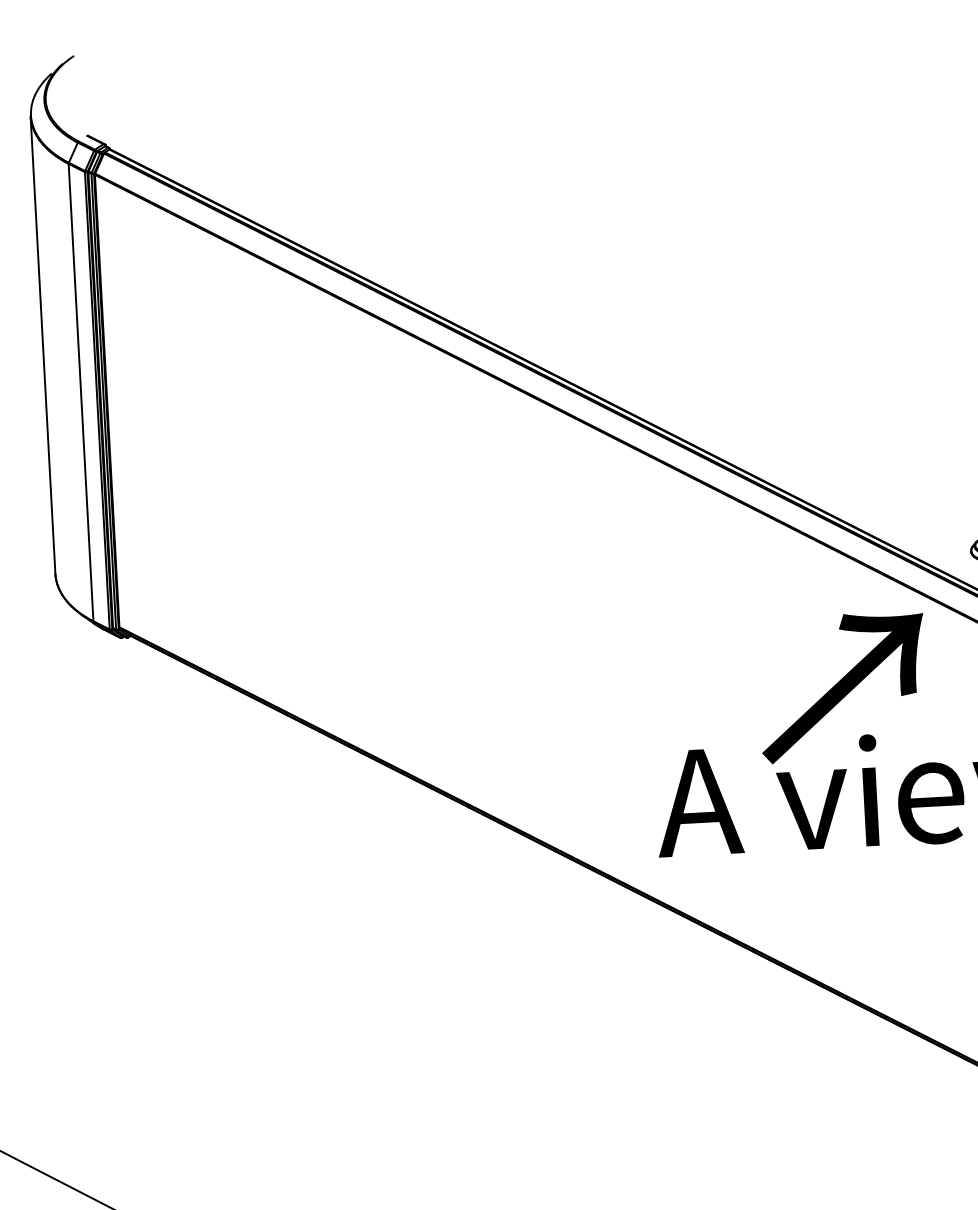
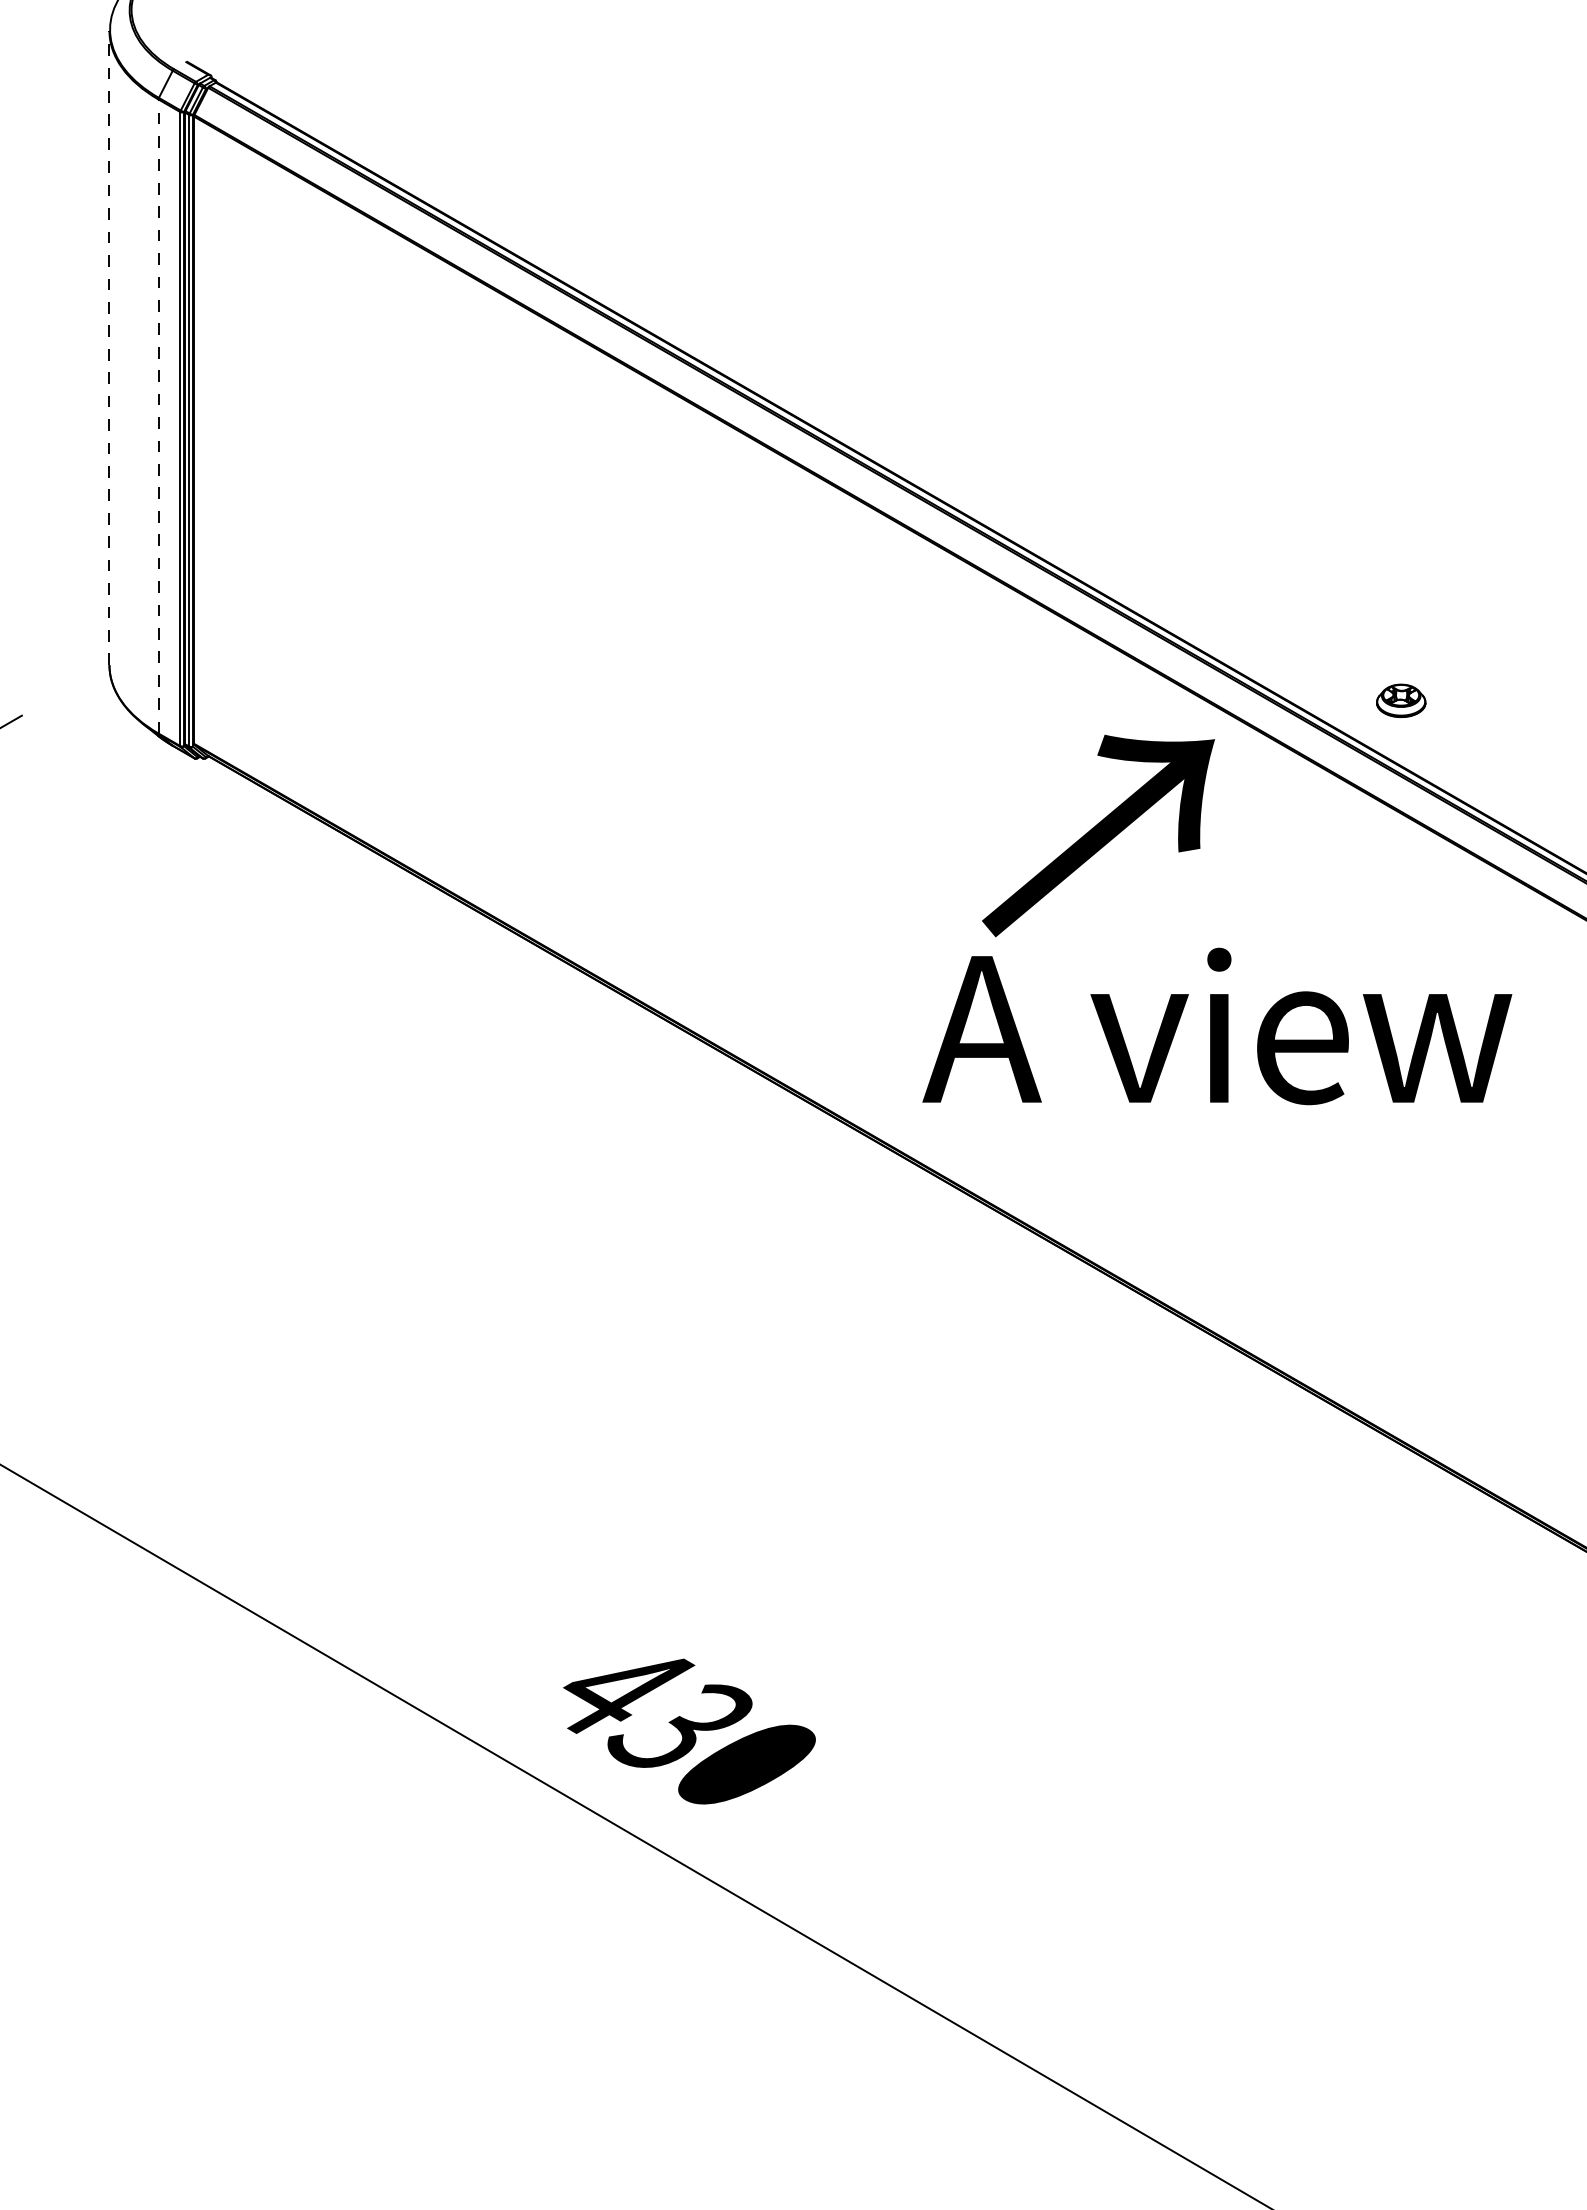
line: (43, 344) -> (109, 347), solid -> dashed
line: (81, 391) -> (158, 415), solid -> dashed
text: (842, 687) -> (1098, 835), moved

